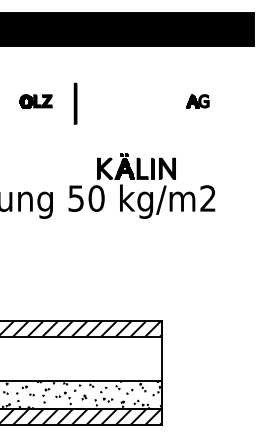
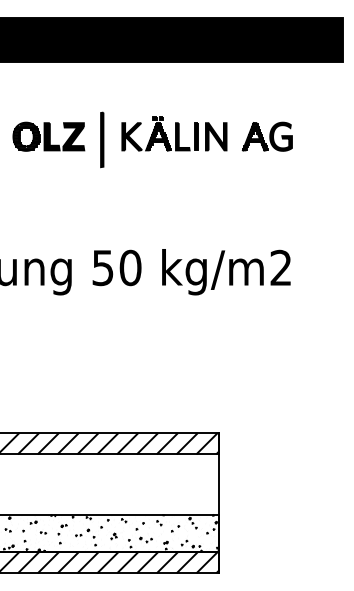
part: (35, 101) -> (48, 136), size x1.67
part: (197, 101) -> (266, 136), size x1.67
part: (136, 166) -> (174, 133), moved

